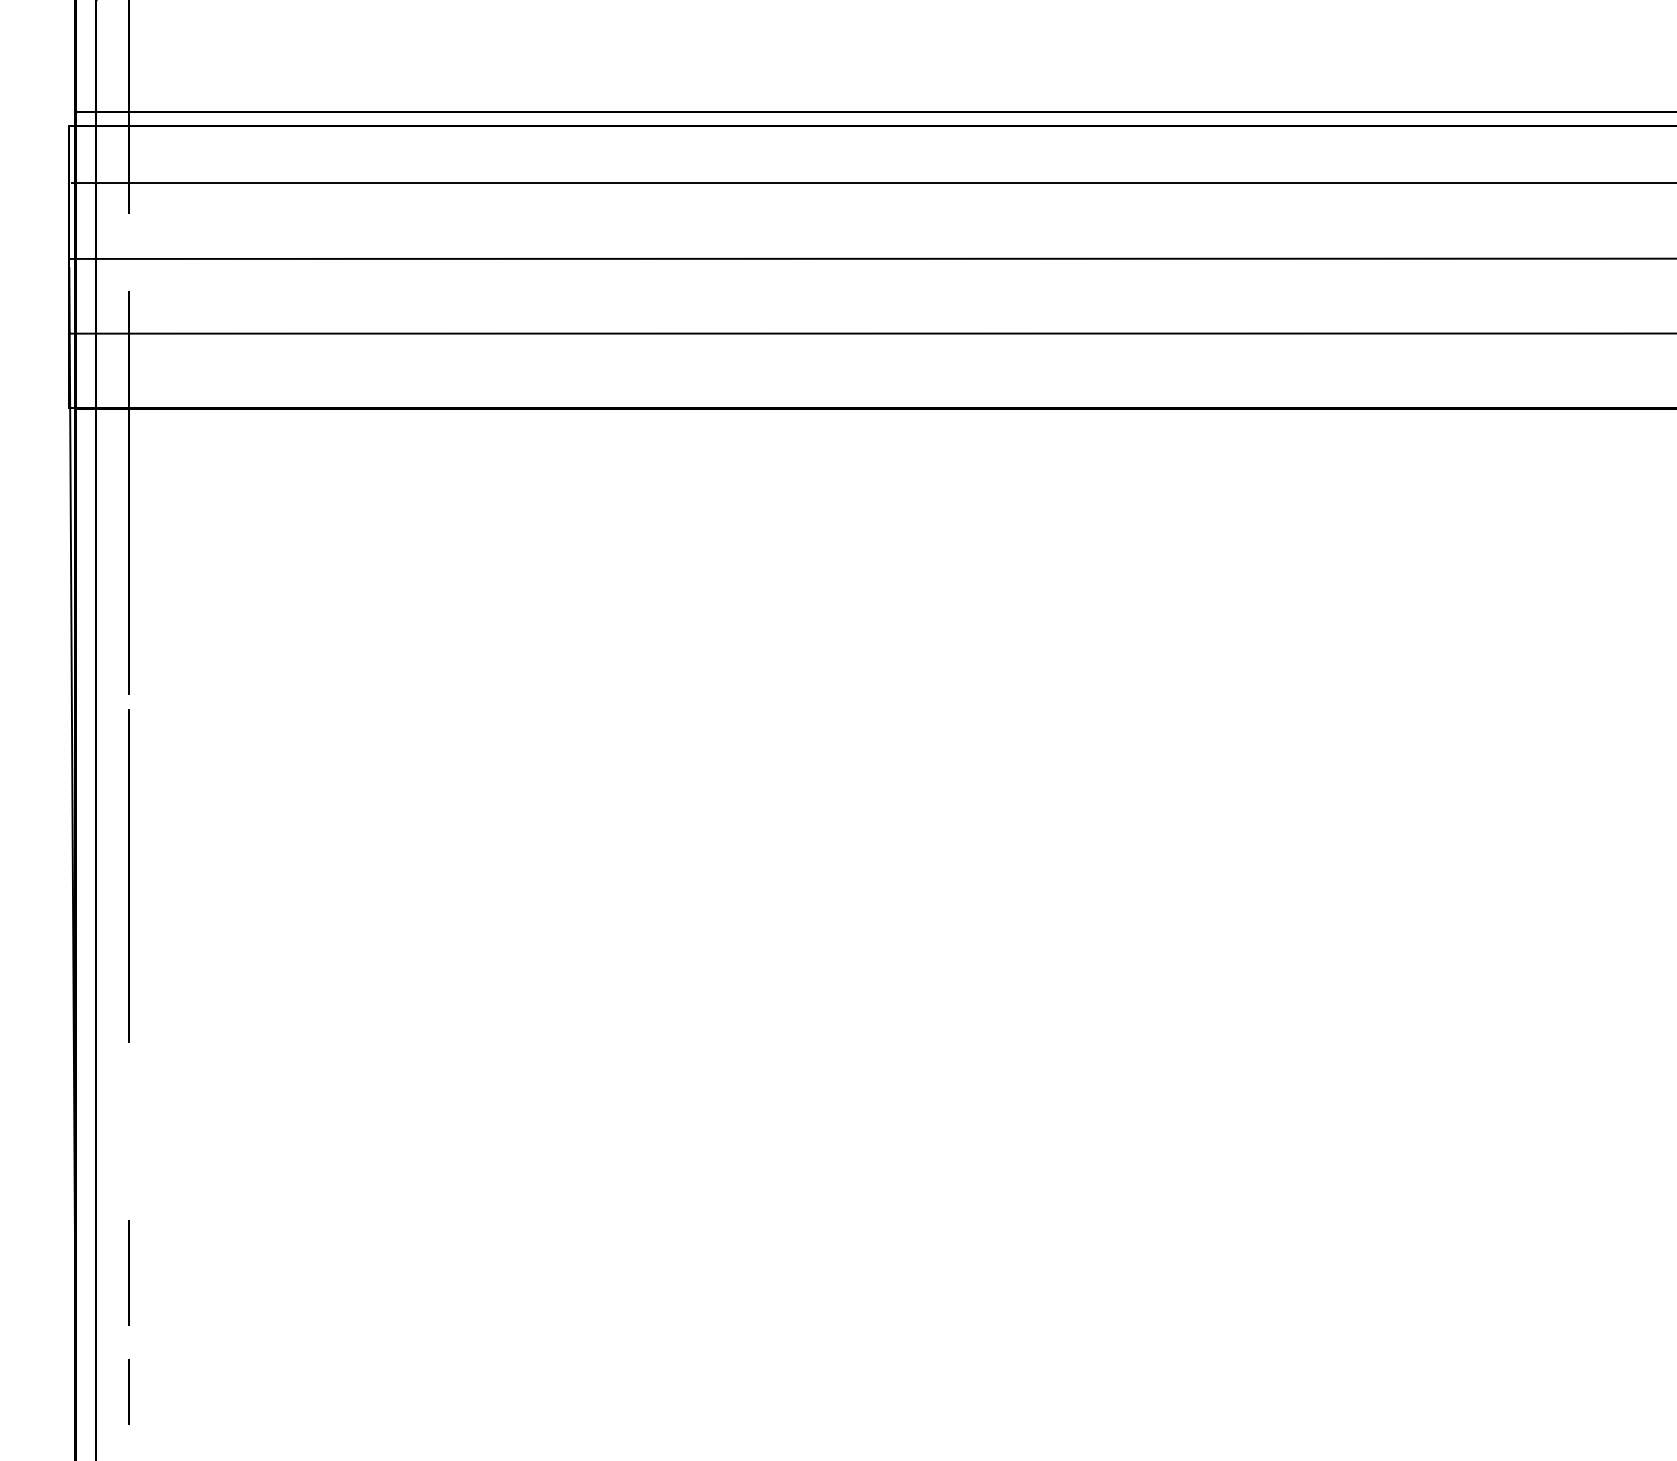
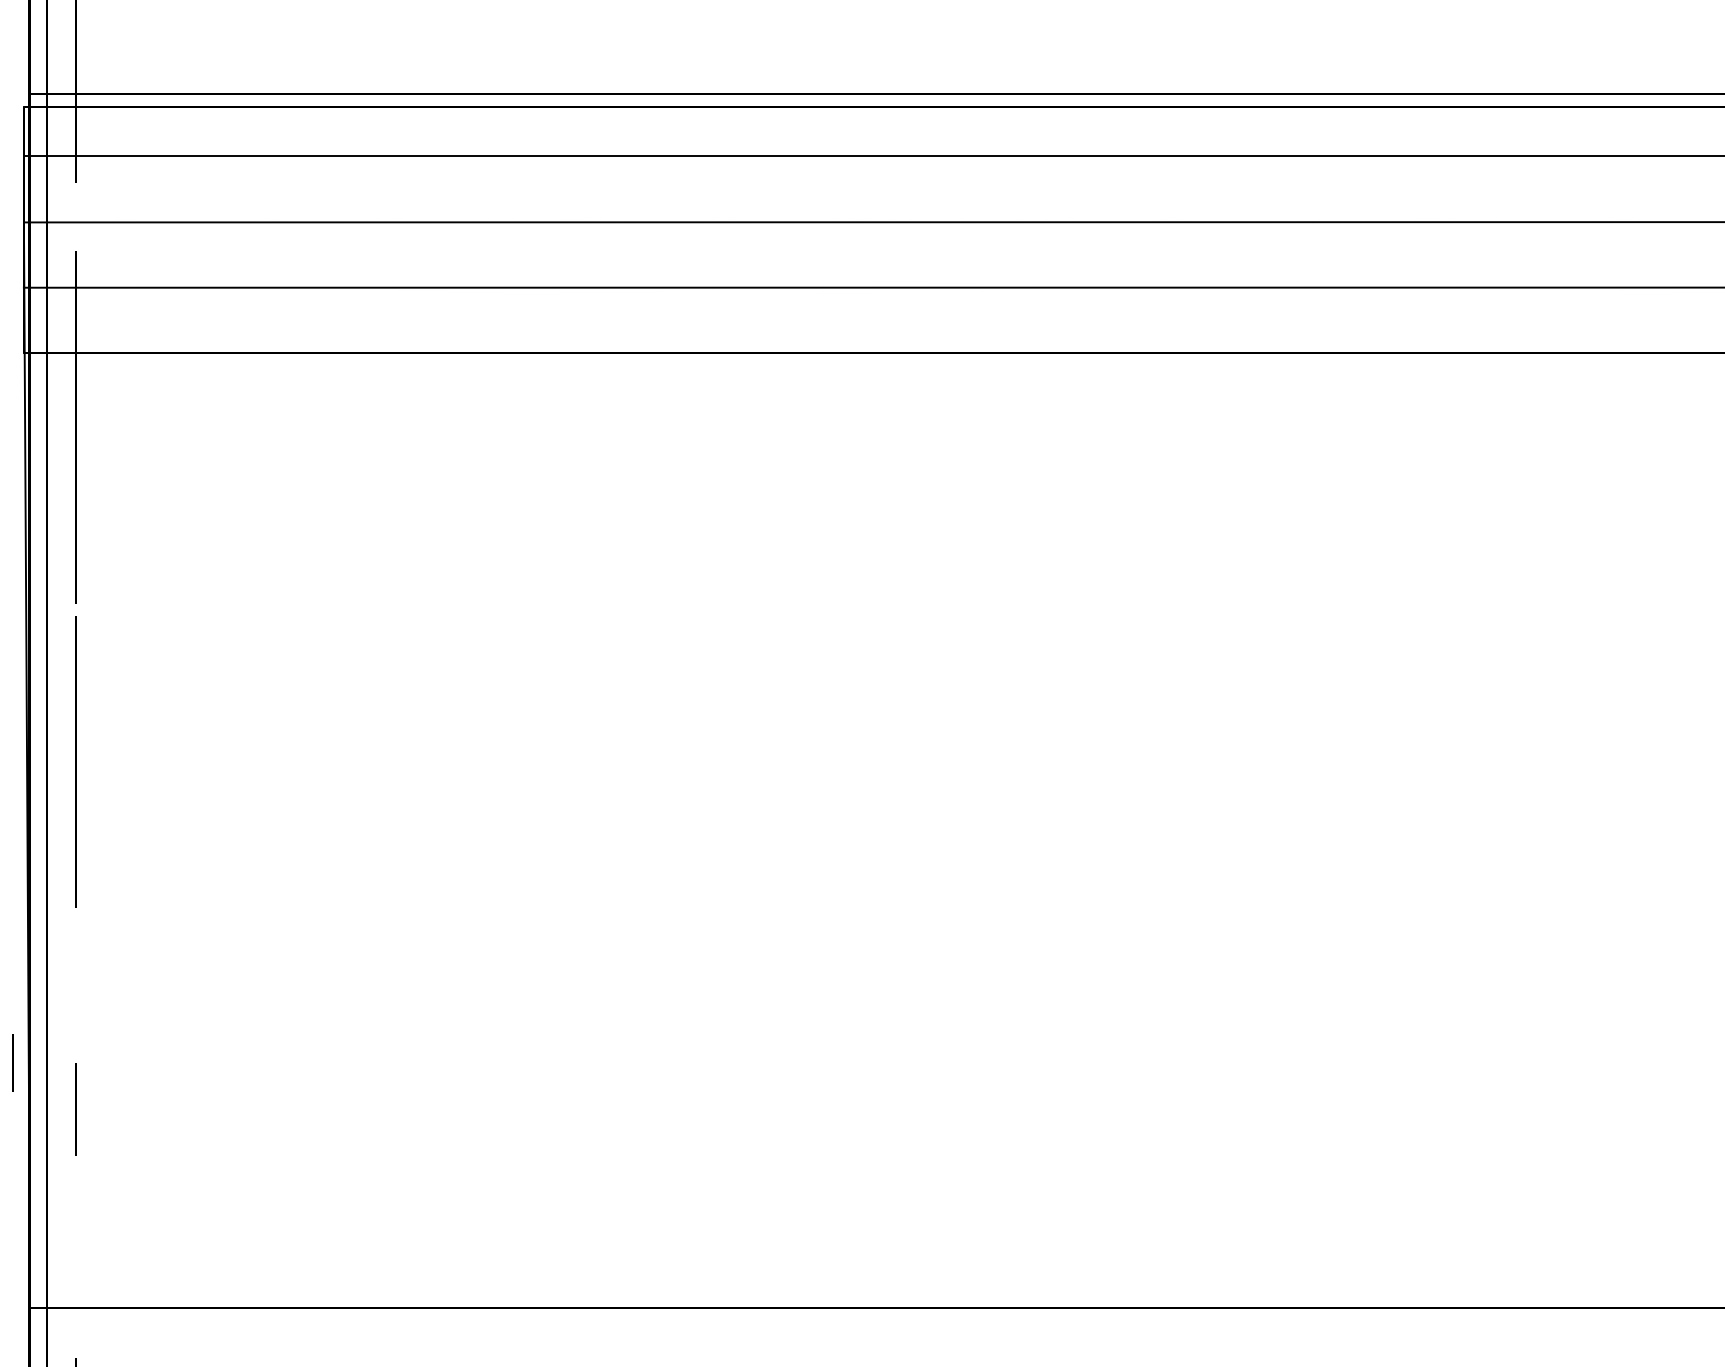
line: (128, 1391) -> (12, 1062), moved

